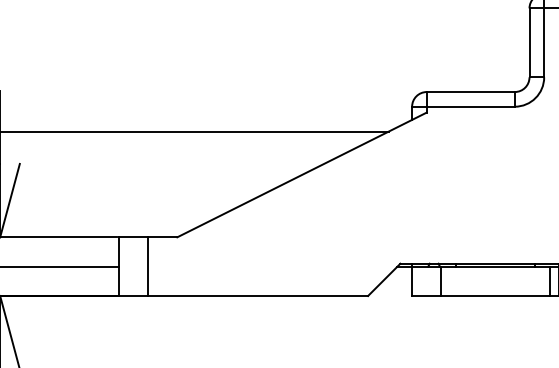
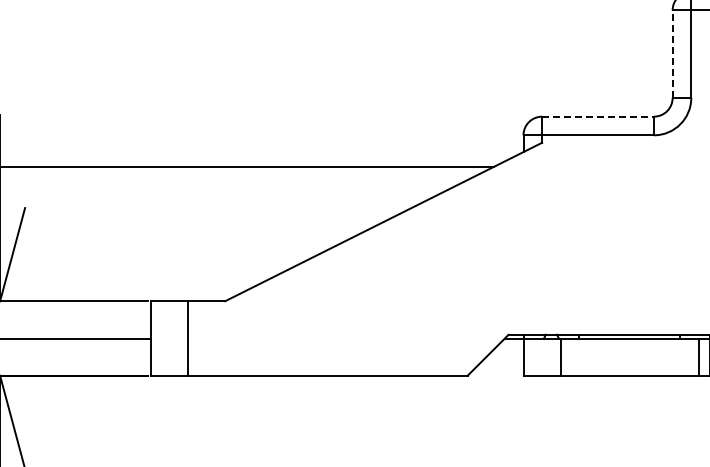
line: (529, 43) -> (672, 54), solid -> dashed
line: (471, 91) -> (598, 116), solid -> dashed

